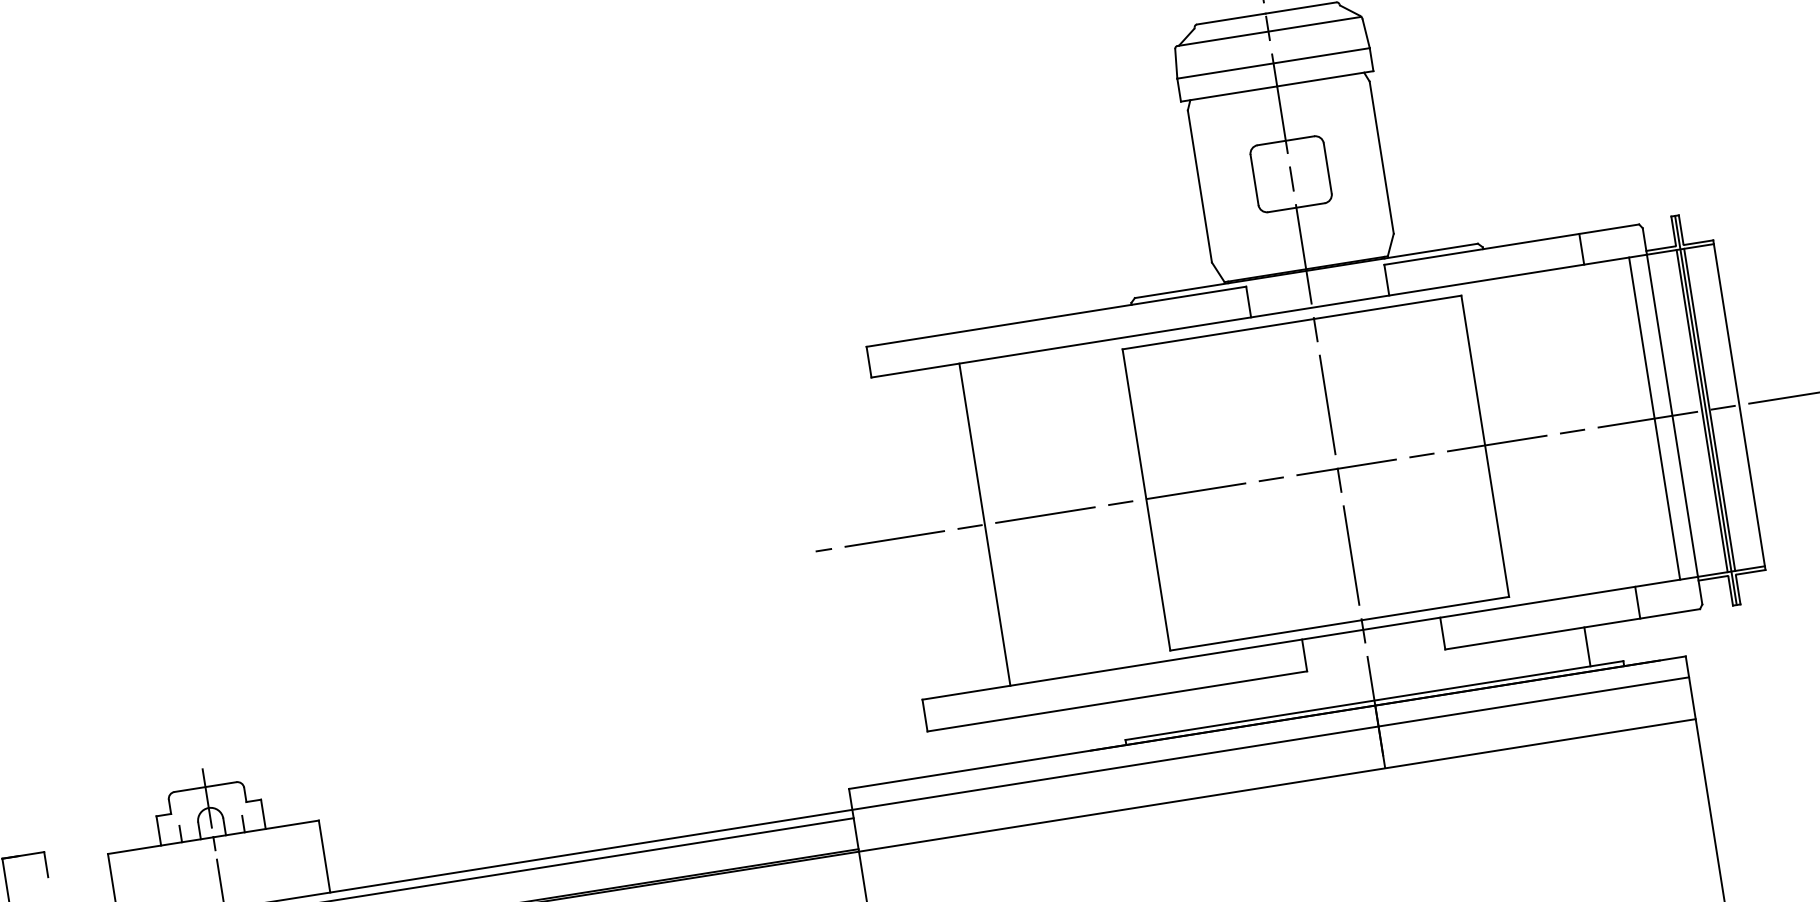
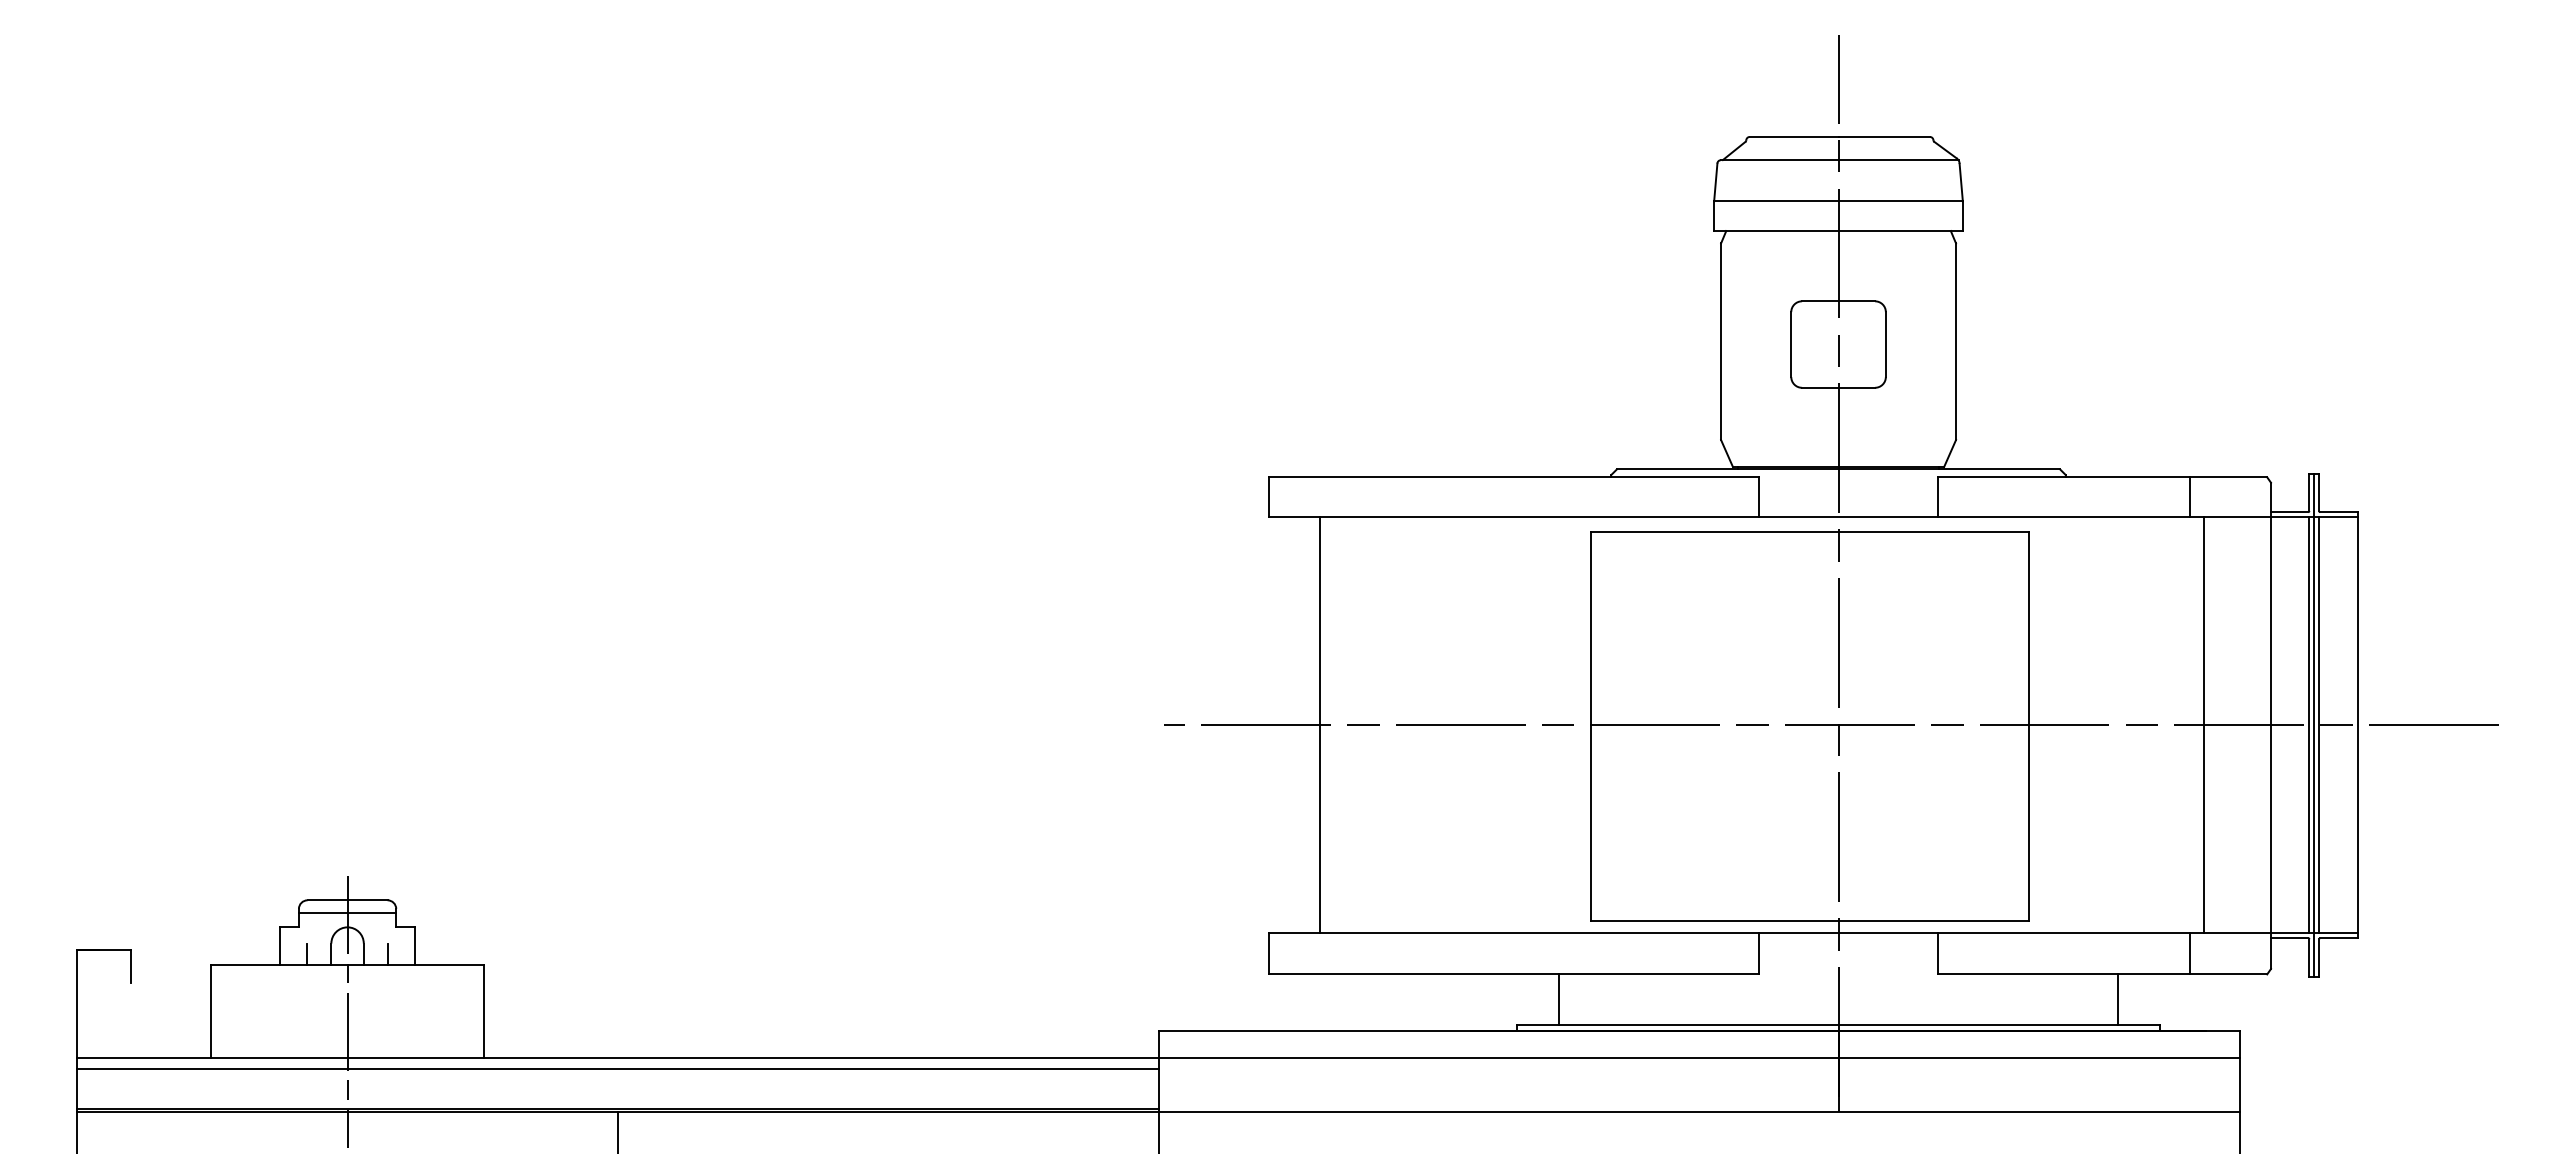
line: (1654, 418) -> (2203, 725), moved
line: (984, 524) -> (1319, 725), moved
line: (1155, 715) -> (1559, 999), added
line: (207, 797) -> (347, 913), added

